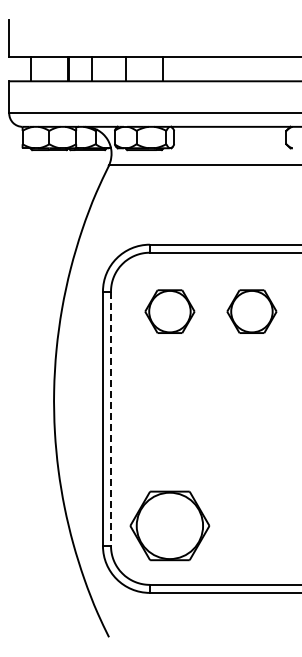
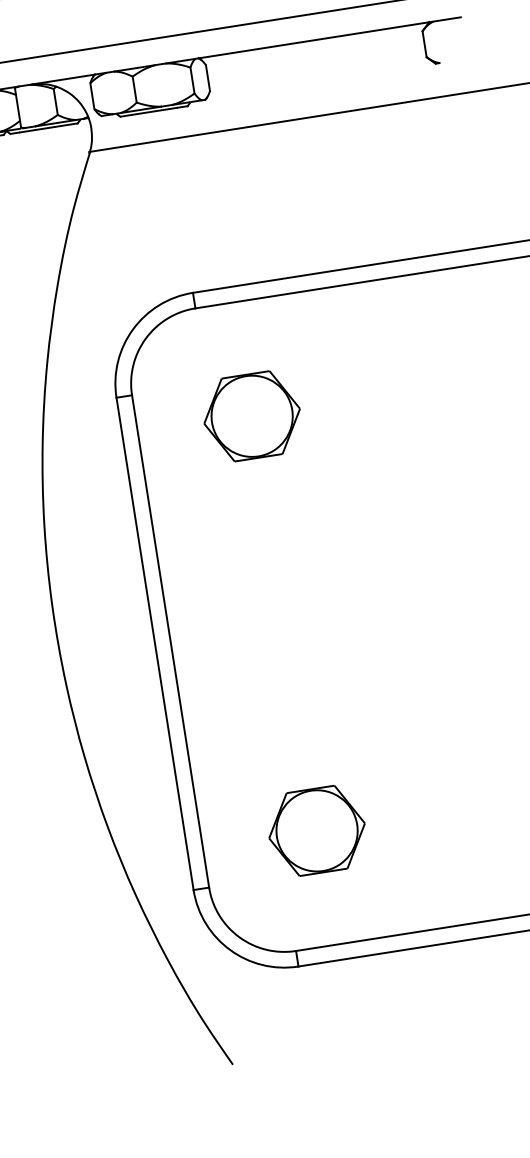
part: (251, 311) -> (409, 391), removed
line: (111, 419) -> (171, 642), dashed -> solid
part: (169, 525) -> (316, 830), size x0.62

